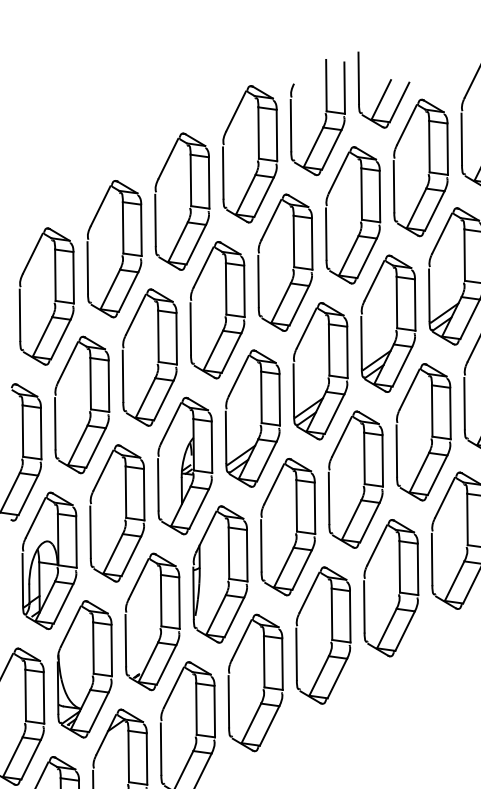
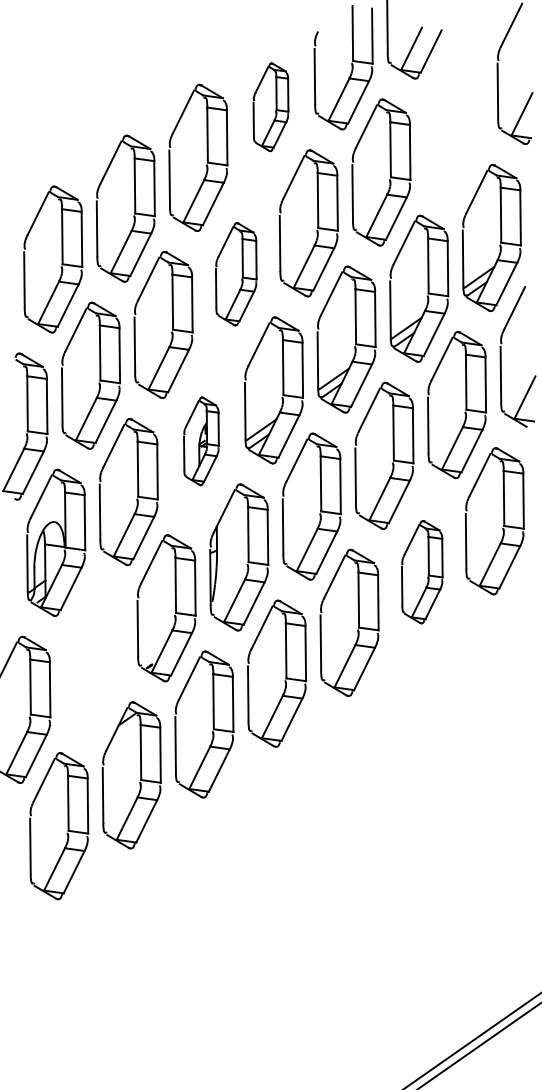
part: (249, 154) -> (270, 107), size x0.6
part: (428, 167) -> (462, 121), removed
part: (217, 310) -> (236, 274), size x0.7
part: (185, 466) -> (201, 441), size x0.6
part: (391, 588) -> (422, 572), size x0.7
part: (84, 669) -> (93, 659), removed

